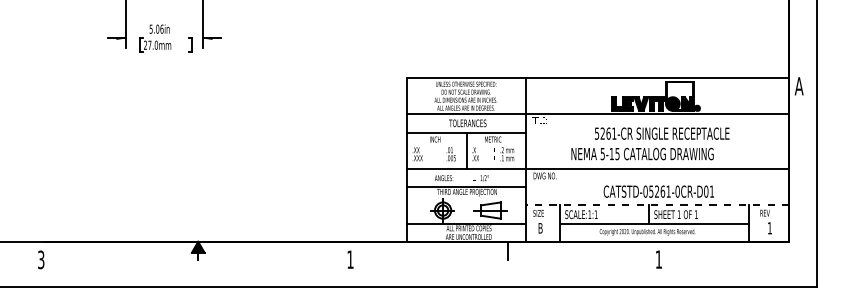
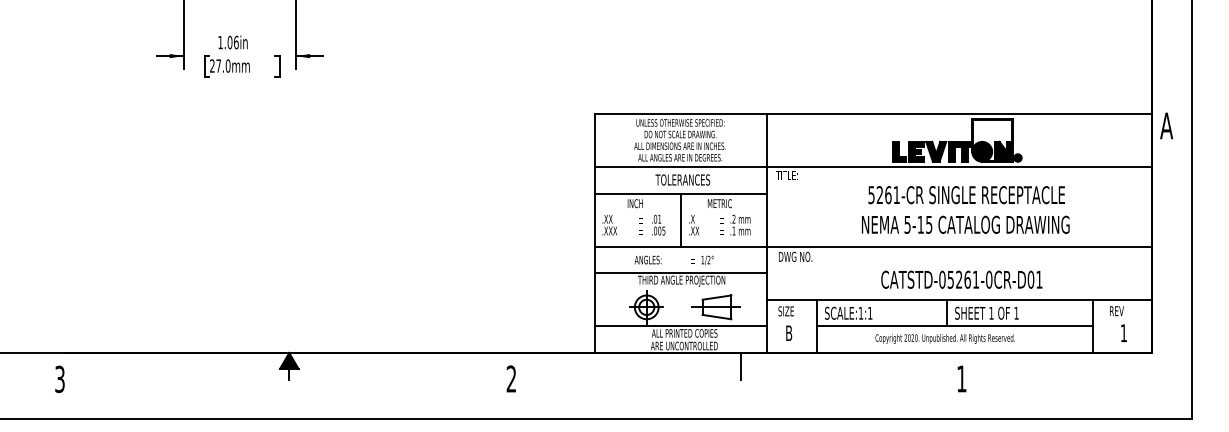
text: (150, 28) -> (219, 41), 5.06in -> 1.06in
text: (642, 153) -> (965, 224), moved
line: (657, 205) -> (959, 299), dashed -> solid
text: (350, 259) -> (511, 378), 1 -> 2

